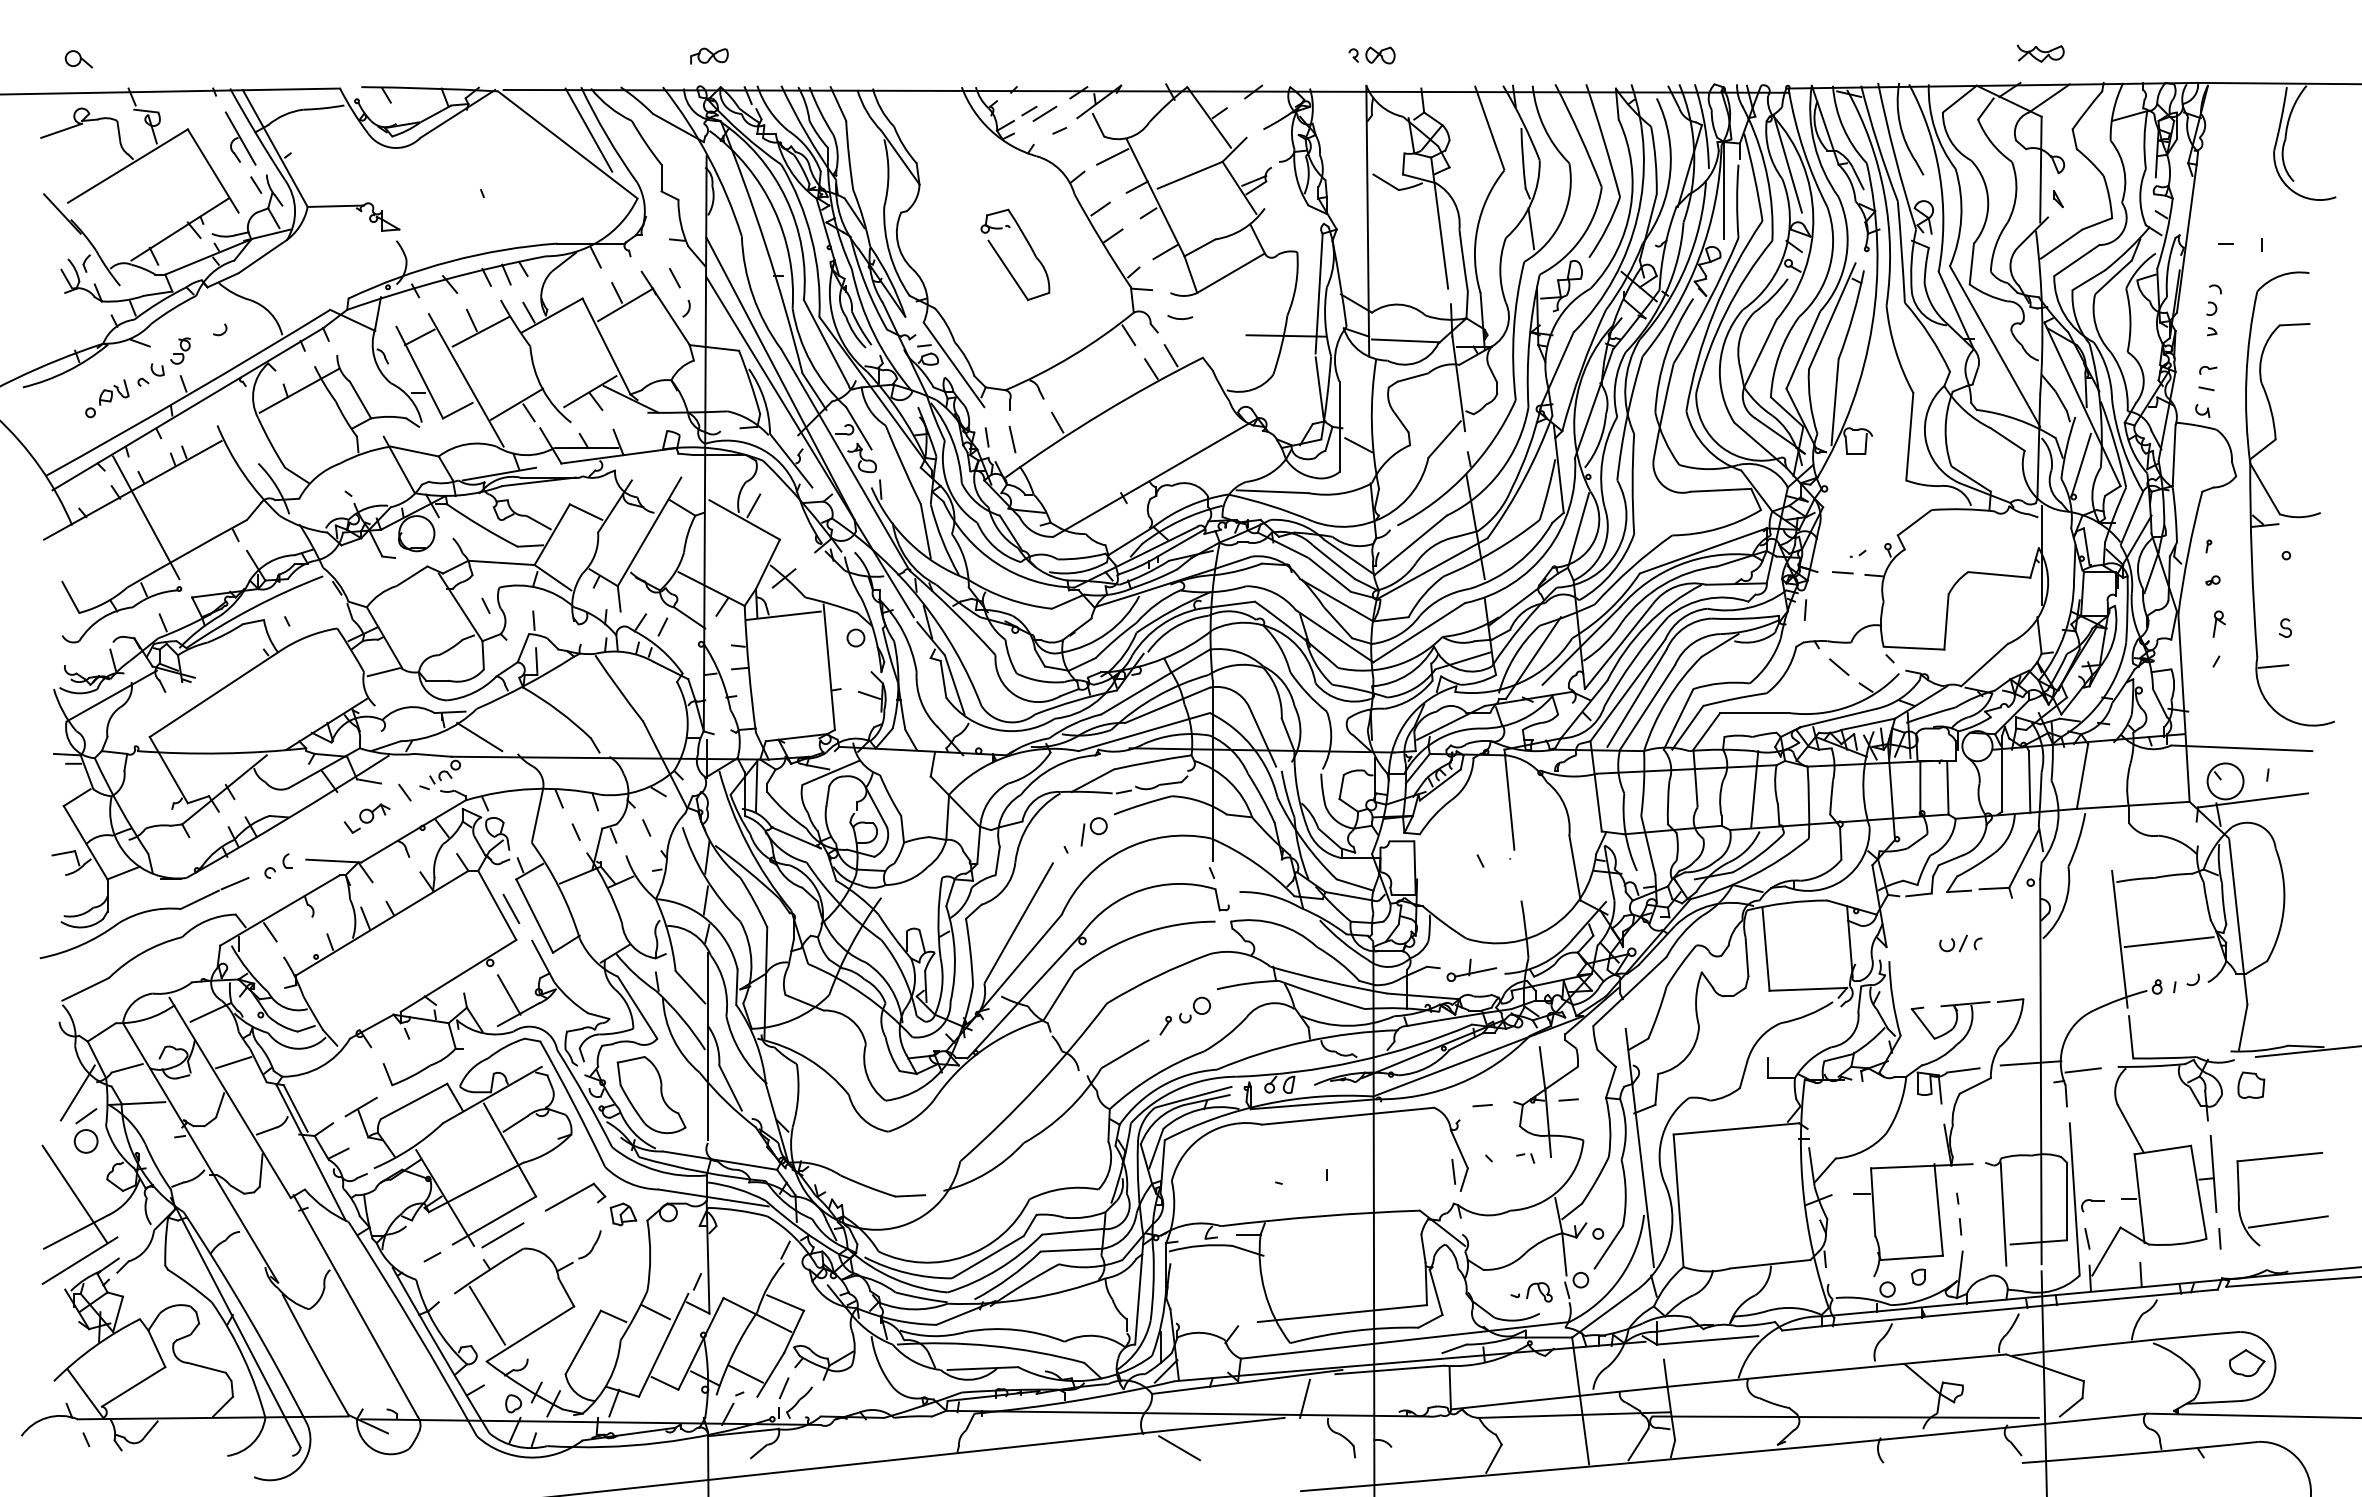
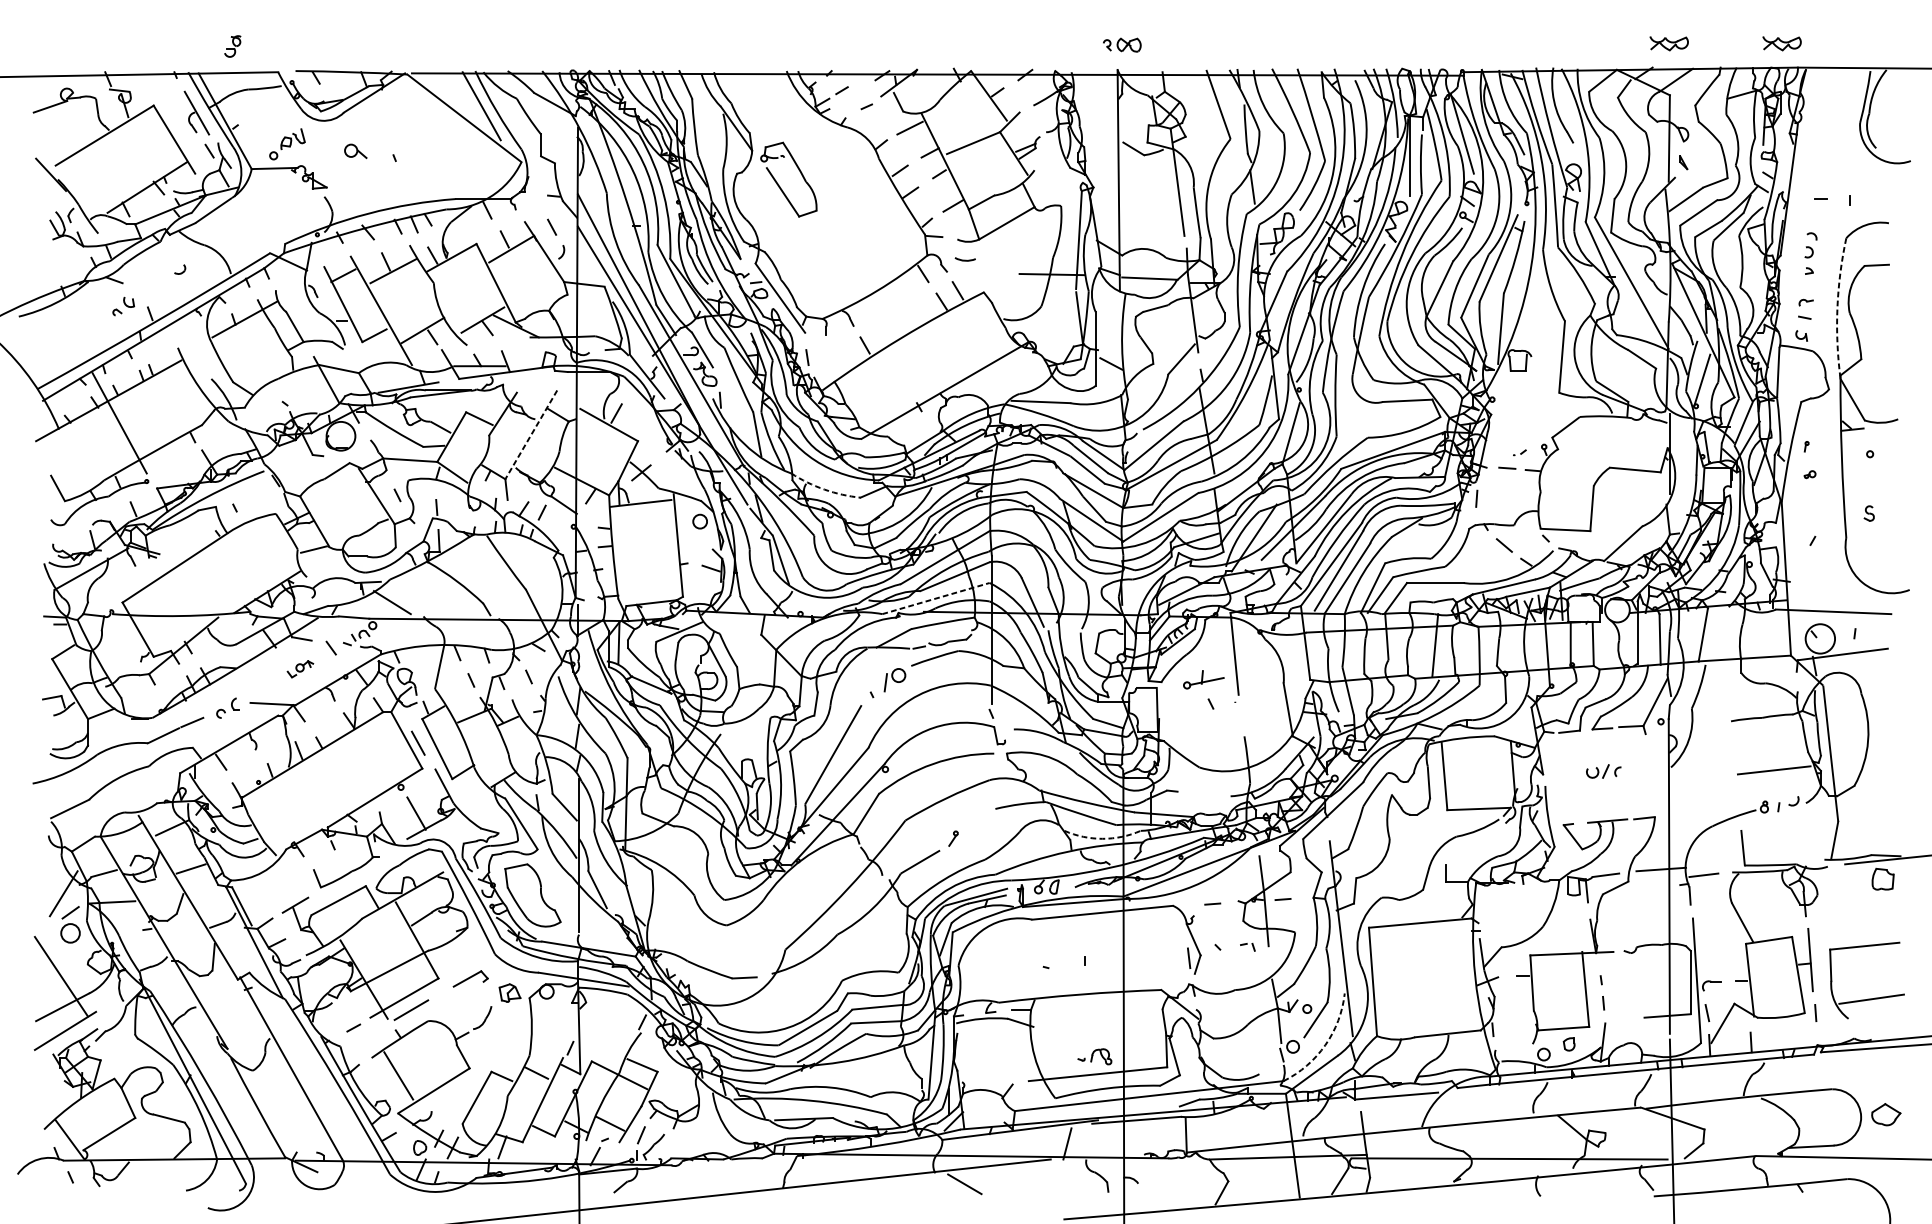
part: (2178, 53) -> (1781, 43), added
part: (709, 55) -> (580, 45), removed
part: (78, 59) -> (355, 151), moved
line: (1044, 113) -> (854, 92), removed
part: (1004, 262) -> (779, 185), moved
part: (180, 350) -> (232, 46), moved
arc: (2246, 377) -> (1837, 308), solid -> dashed
part: (107, 398) -> (287, 144), moved
line: (1012, 439) -> (828, 359), removed
line: (649, 531) -> (531, 434), solid -> dashed
arc: (1008, 598) -> (824, 489), solid -> dashed
part: (2218, 623) -> (1814, 509), removed
line: (2273, 666) -> (1859, 544), removed
line: (1144, 731) -> (936, 598), solid -> dashed
part: (366, 818) -> (299, 669), size x0.7
line: (2119, 938) -> (1733, 767), removed
part: (1471, 970) -> (1203, 679), moved
part: (1194, 1009) -> (977, 825), removed
arc: (1348, 1025) -> (1102, 838), solid -> dashed
part: (2251, 1084) -> (1883, 878), moved
part: (575, 1196) -> (470, 978), size x0.7
line: (2003, 1213) -> (1638, 992), removed
arc: (1620, 1278) -> (1325, 1045), solid -> dashed
part: (1531, 1292) -> (1094, 1056), moved
part: (2247, 1363) -> (1886, 1115), moved

